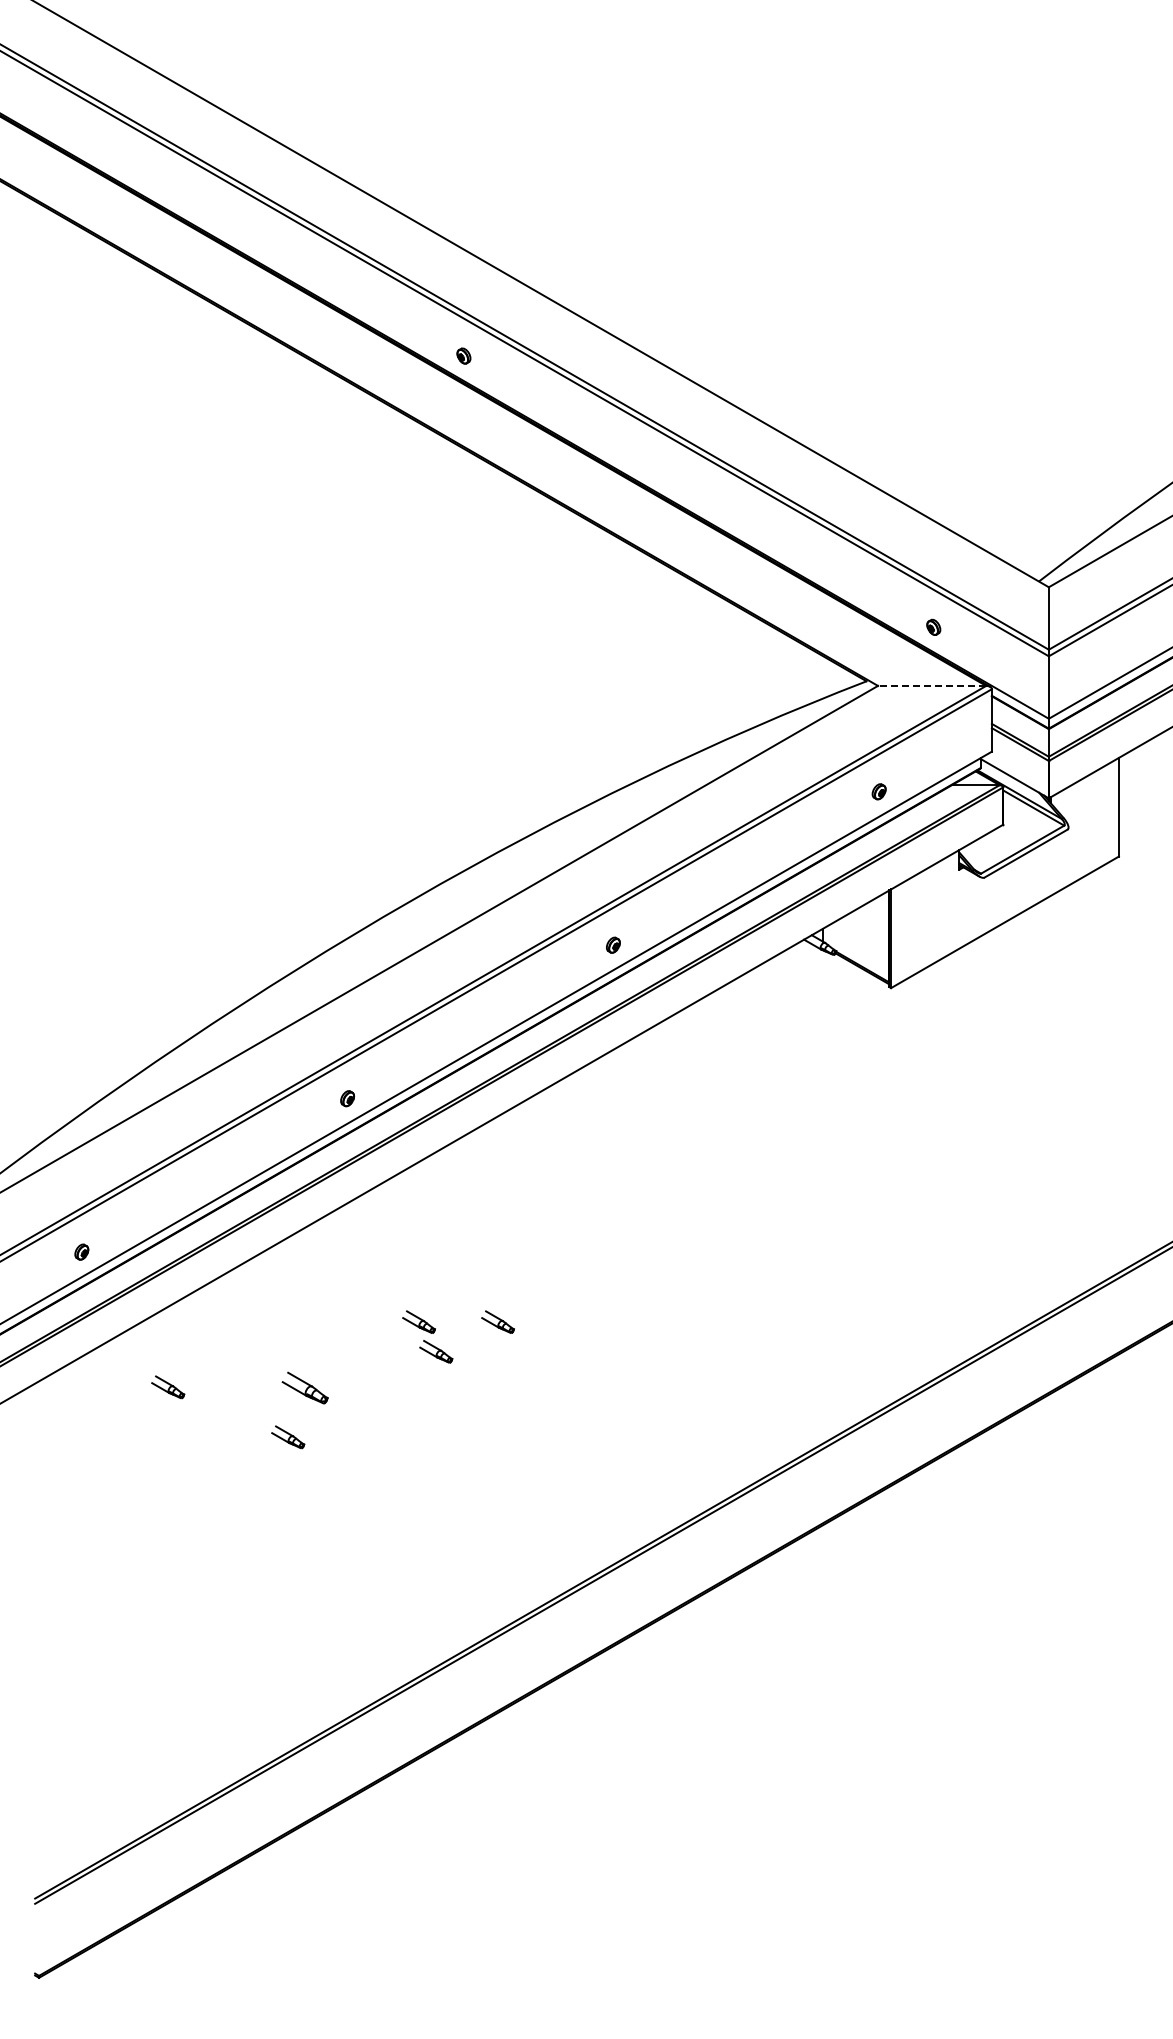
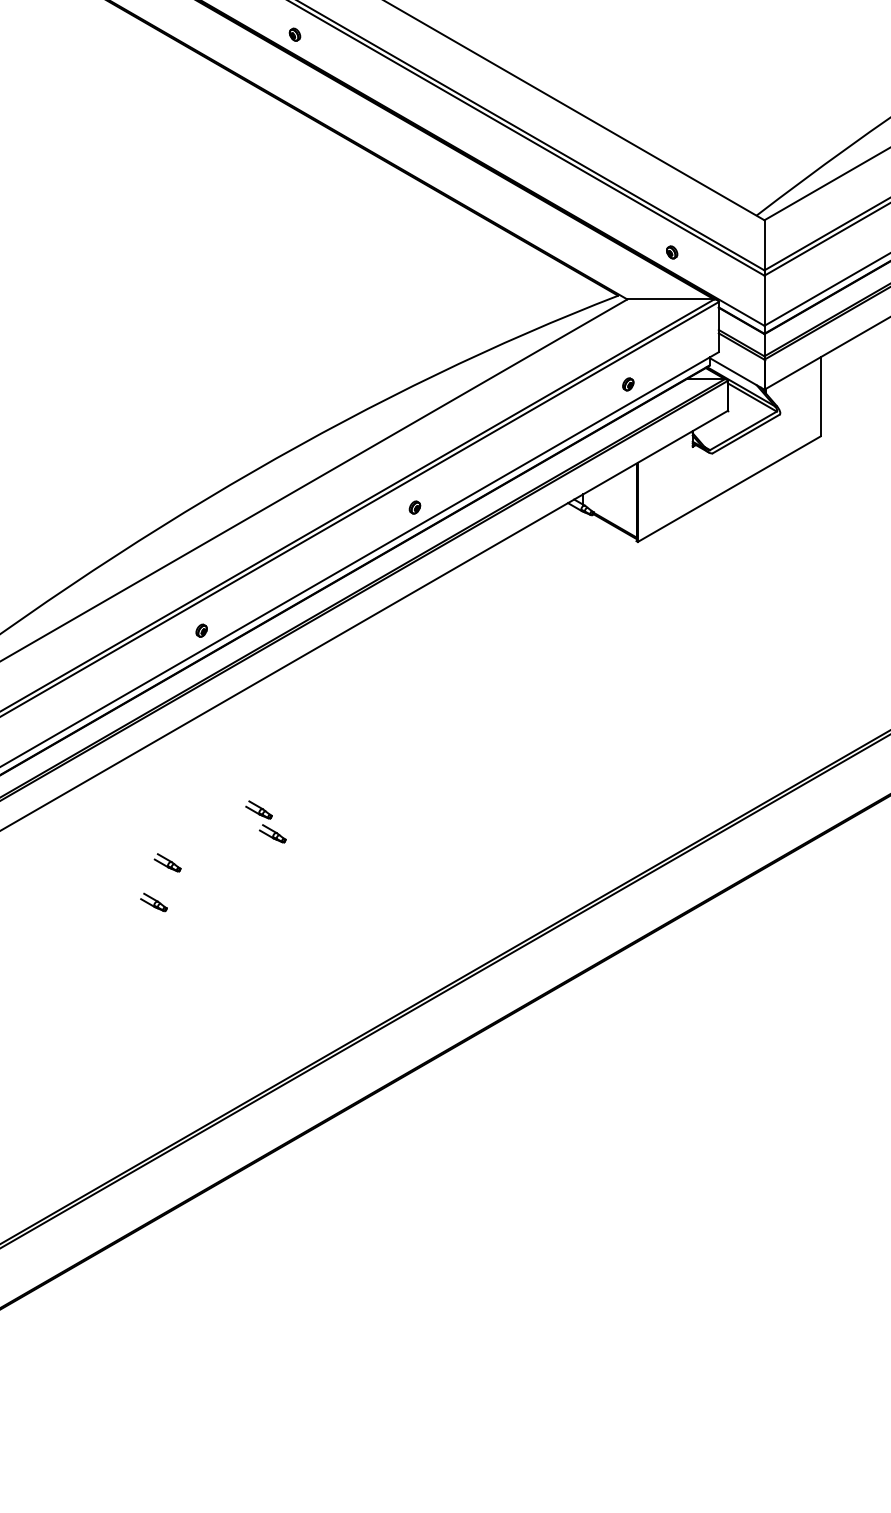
line: (931, 685) -> (670, 299), dashed -> solid
part: (497, 1321) -> (321, 809), removed
part: (168, 1387) -> (57, 862), removed
part: (305, 1387) -> (167, 862), size x0.71

